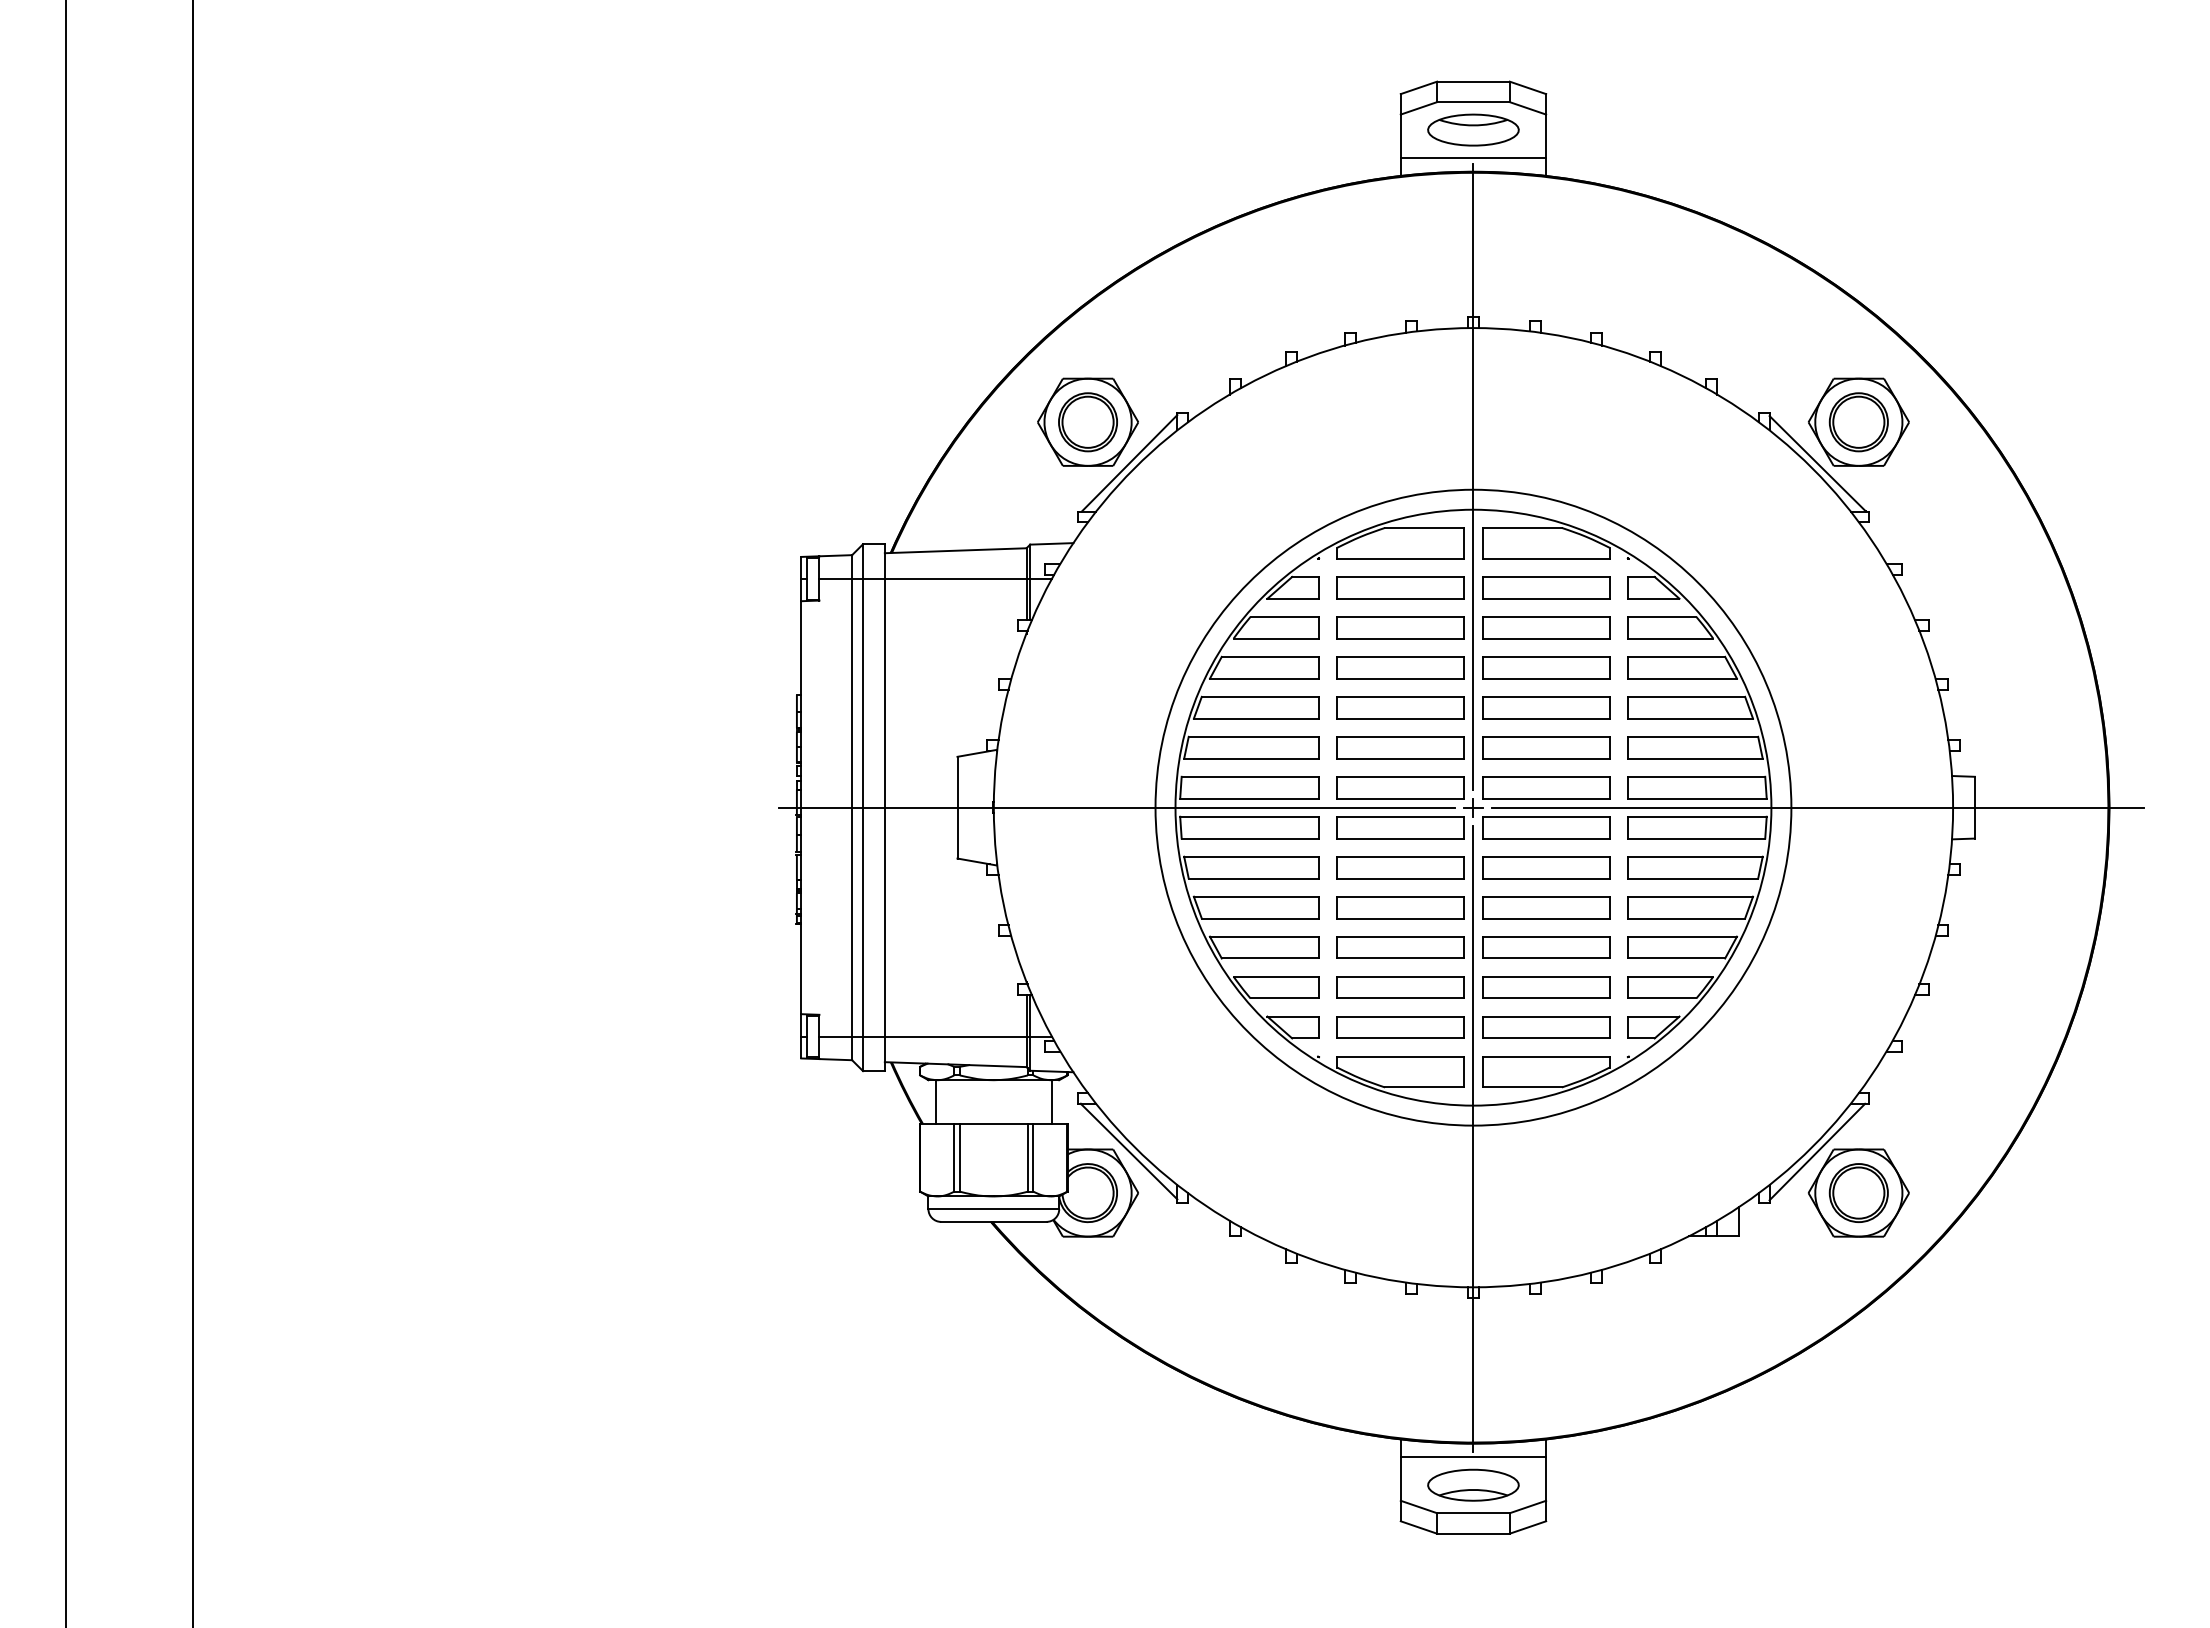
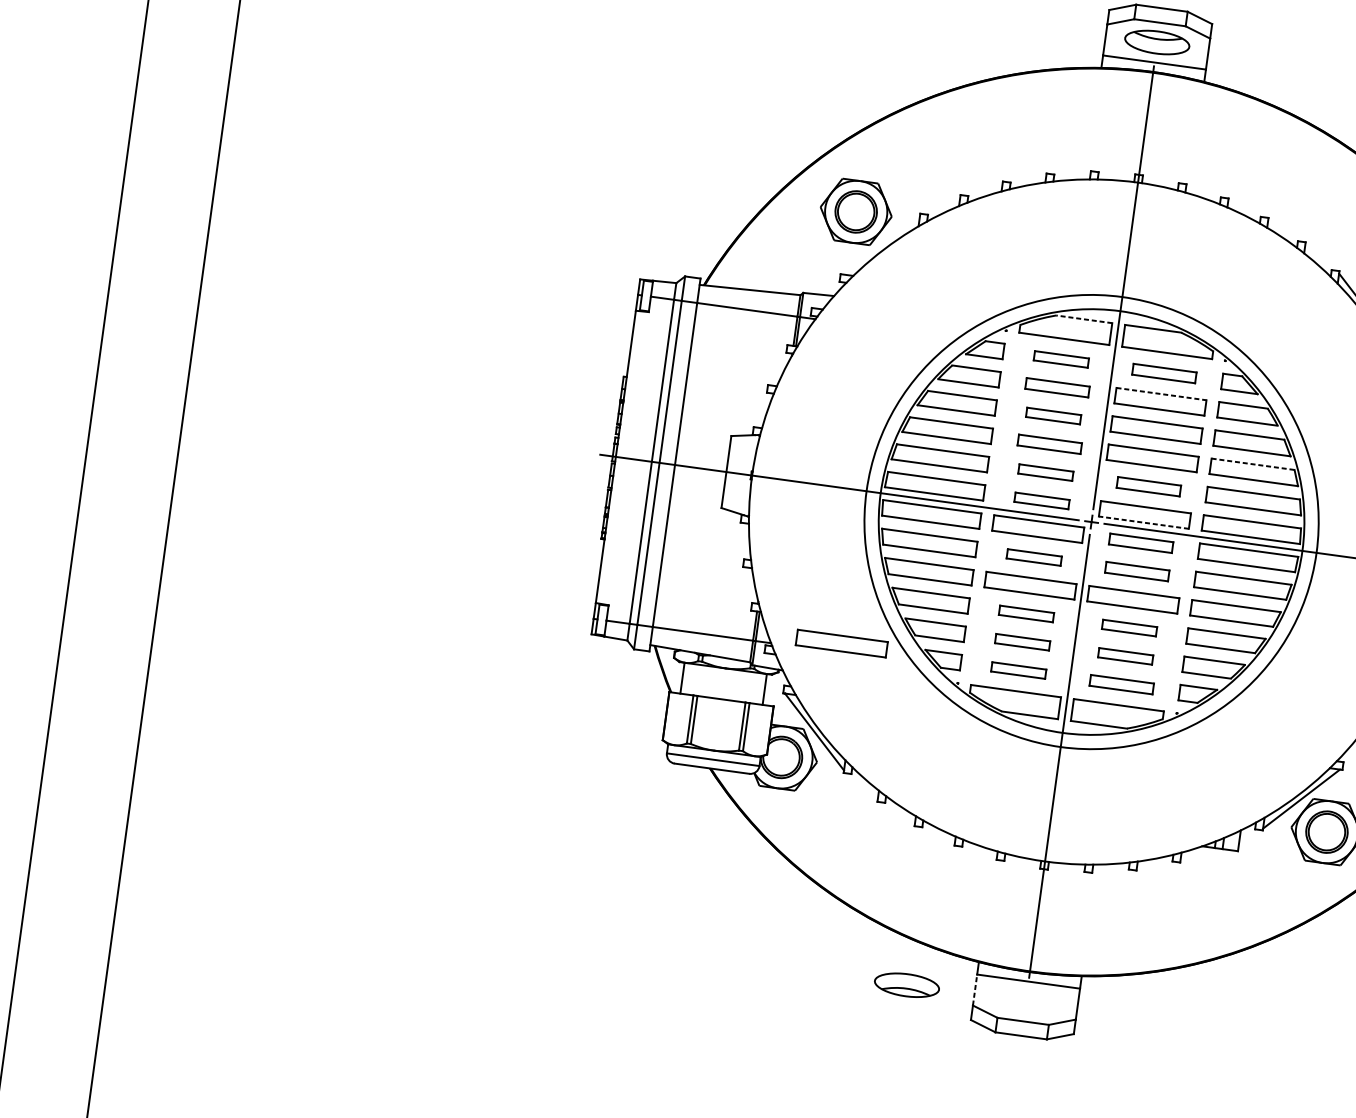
line: (1129, 463) -> (881, 245), removed
line: (1424, 527) -> (1084, 319), solid -> dashed
part: (1400, 587) -> (1061, 359), size x0.6
part: (1546, 587) -> (1164, 373), size x0.7
line: (1546, 616) -> (1161, 393), solid -> dashed
part: (1400, 627) -> (1057, 387), size x0.7
part: (1400, 667) -> (1053, 415), size x0.6
line: (1686, 696) -> (1253, 464), solid -> dashed
part: (1400, 707) -> (1049, 444), size x0.7
part: (1400, 747) -> (1045, 472), size x0.6
part: (1546, 747) -> (1149, 486), size x0.7
part: (1400, 787) -> (1041, 500), size x0.6
line: (1546, 798) -> (1144, 522), solid -> dashed
part: (1546, 827) -> (1141, 543), size x0.7
part: (1400, 867) -> (1034, 557), size x0.6
part: (1546, 867) -> (1137, 571), size x0.7
part: (1400, 947) -> (1026, 613), size x0.6
part: (1546, 947) -> (1129, 628), size x0.6
part: (1400, 987) -> (1022, 642), size x0.6
part: (1546, 987) -> (1125, 656), size x0.6
part: (1150, 1023) -> (842, 643), added
part: (1400, 1027) -> (1018, 670), size x0.6
part: (1546, 1027) -> (1121, 684), size x0.7
line: (1400, 1478) -> (974, 989), solid -> dashed
part: (1473, 1484) -> (907, 984), moved

